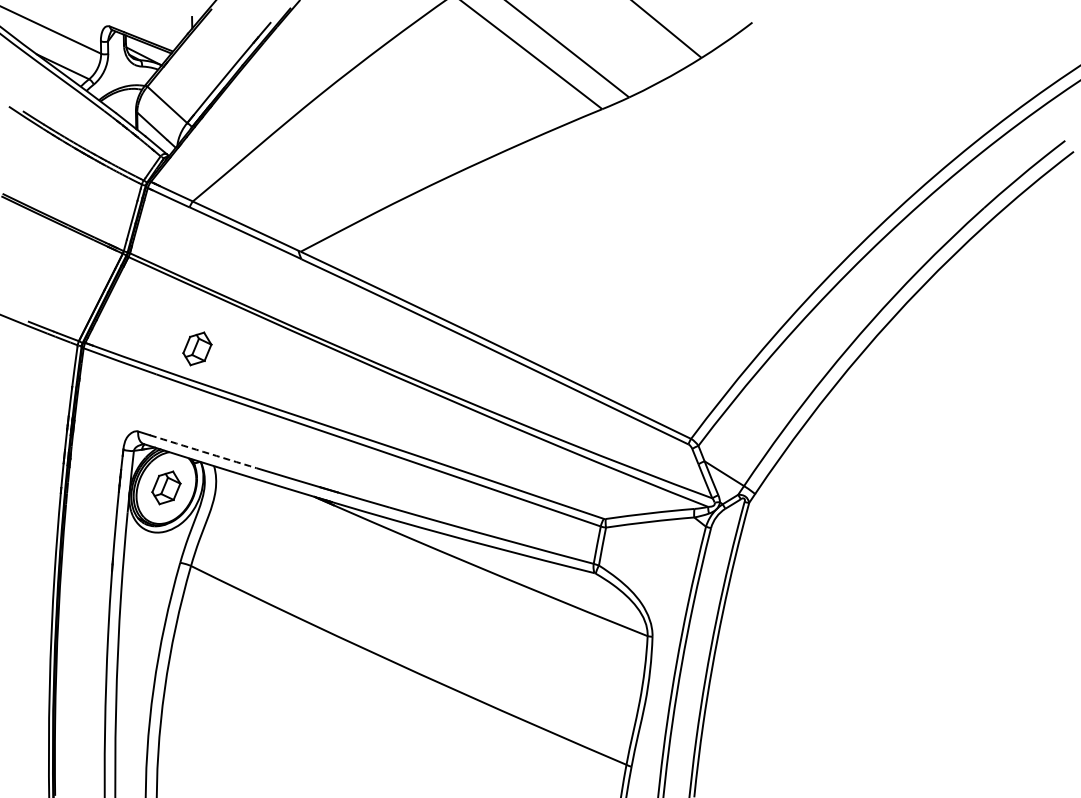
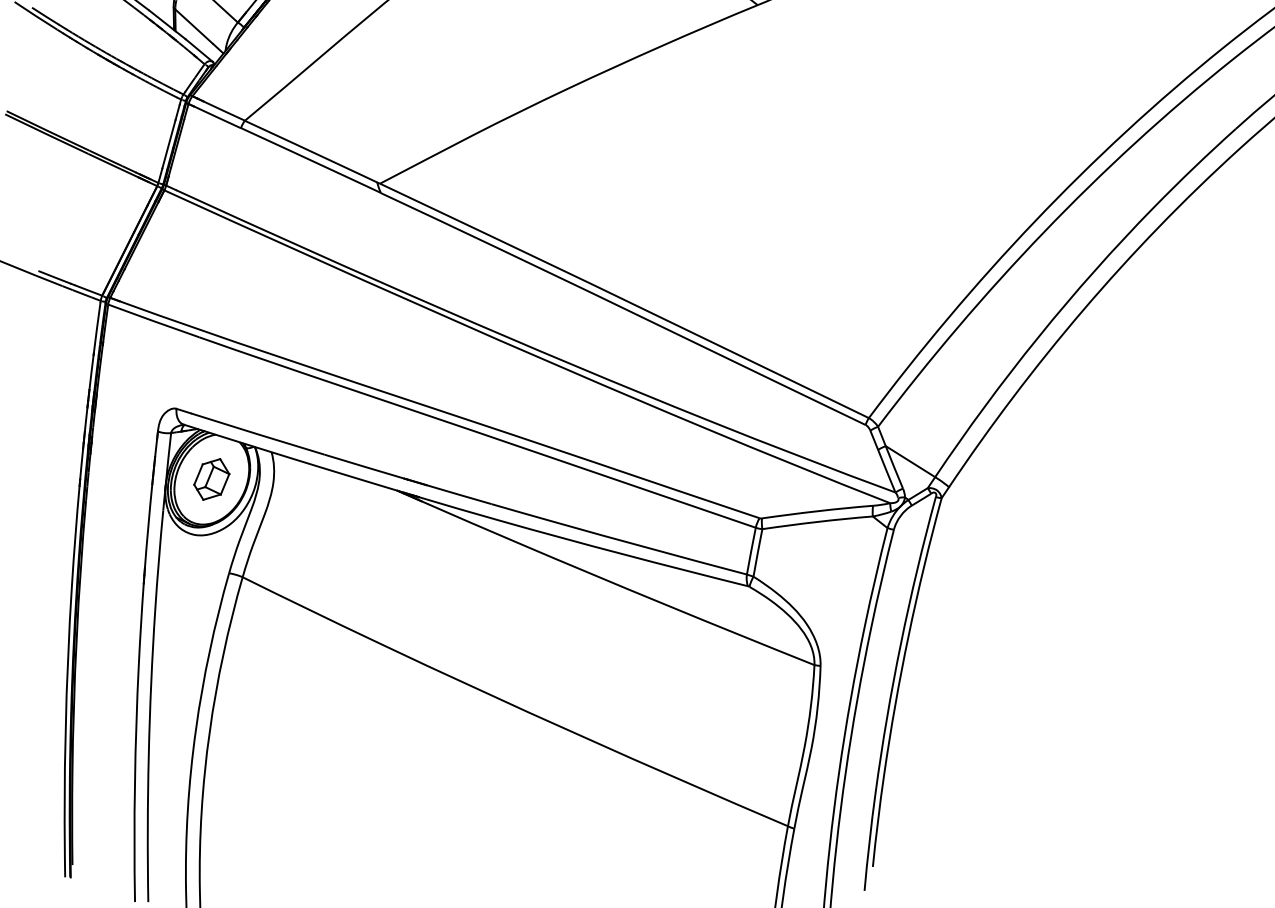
part: (197, 348) -> (250, 304), removed
arc: (203, 451) -> (258, 433), dashed -> solid

